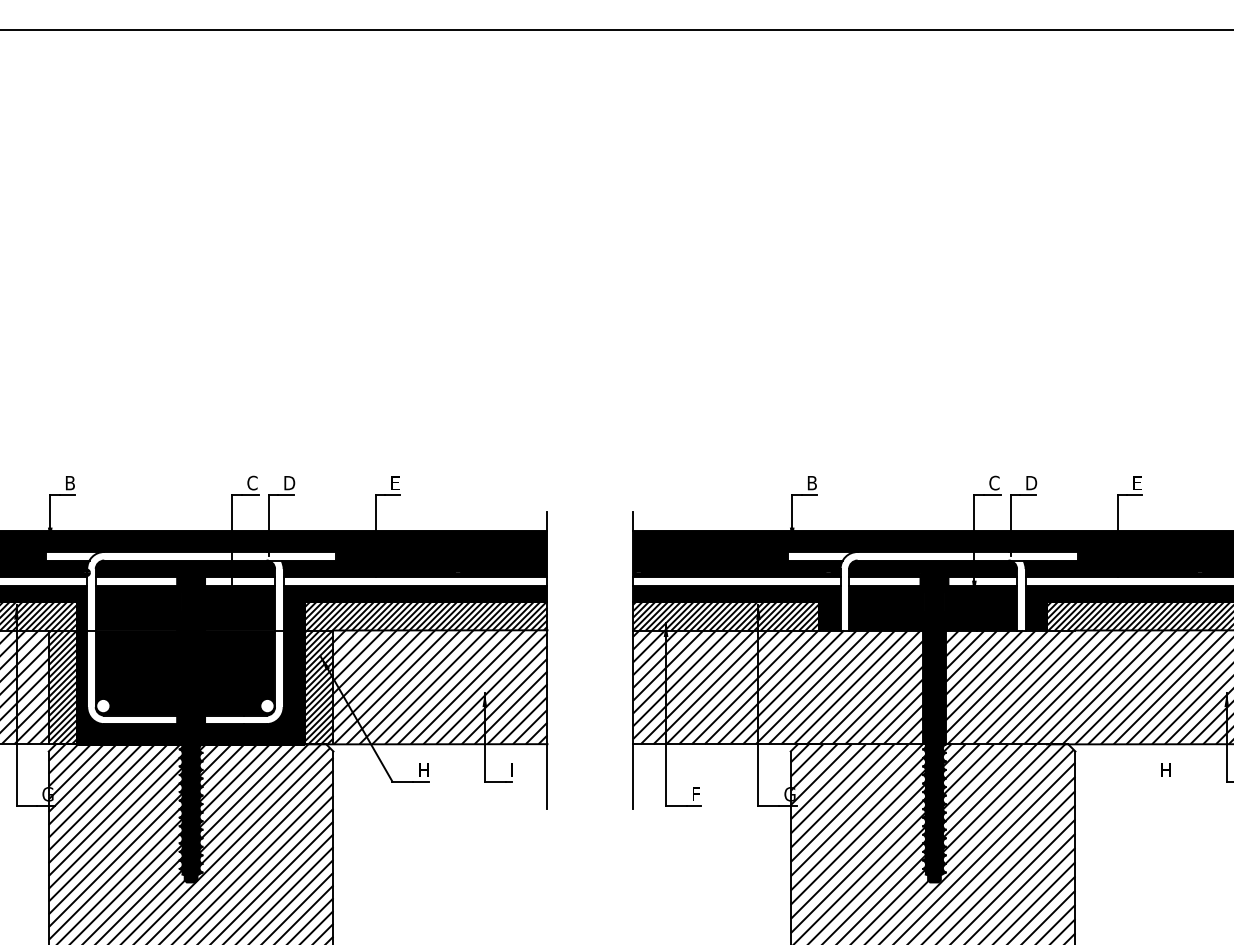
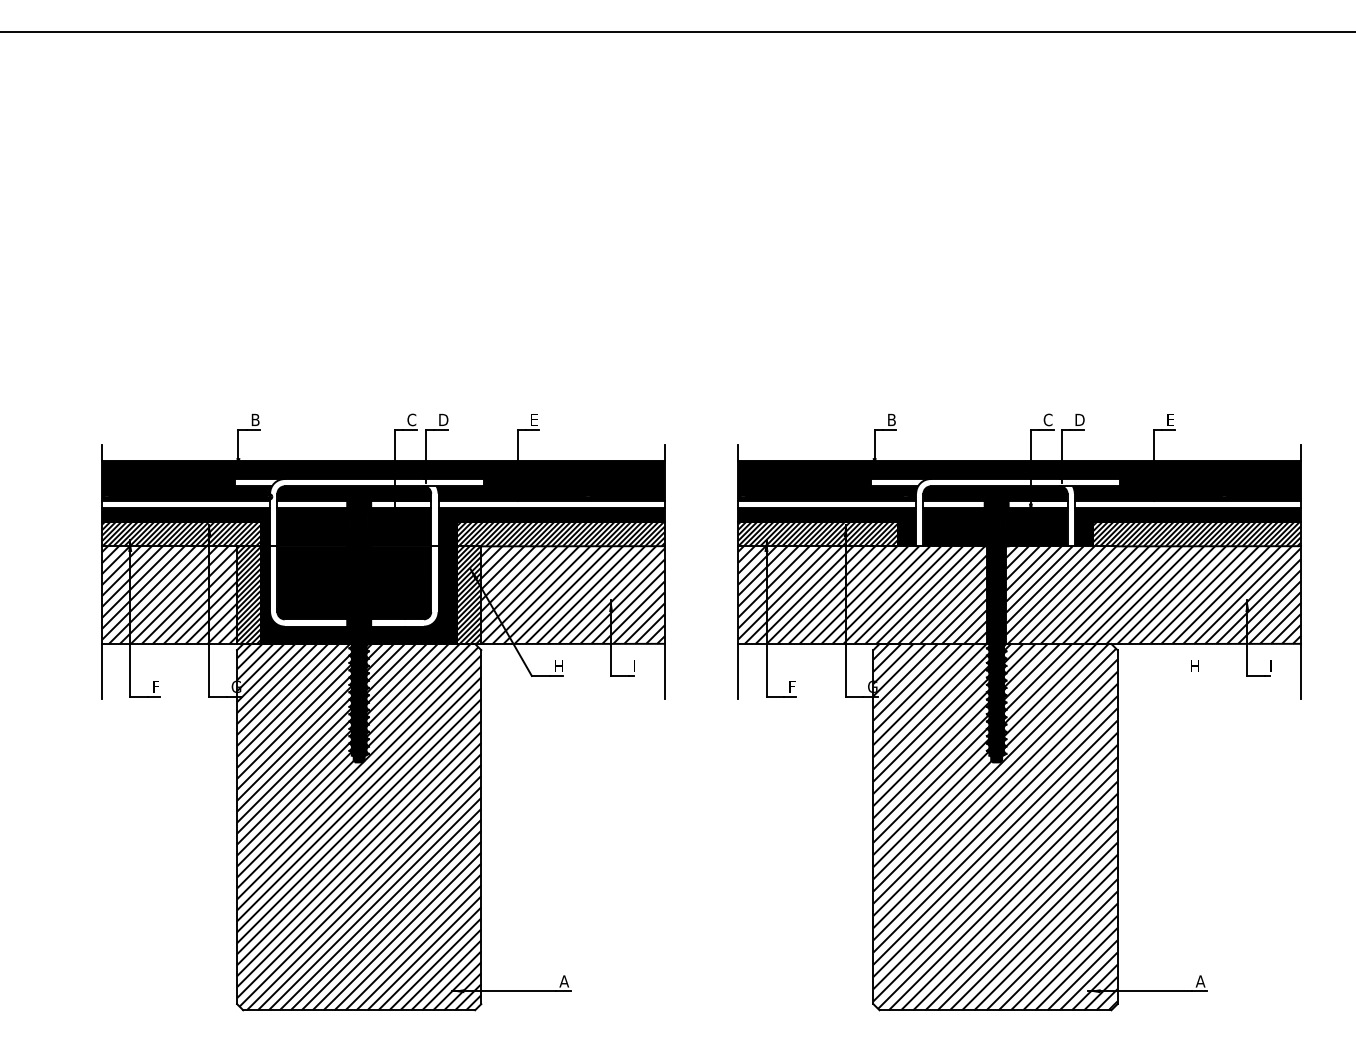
fill: (102, 706) -> (283, 611), added
fill: (267, 706) -> (424, 611), added

